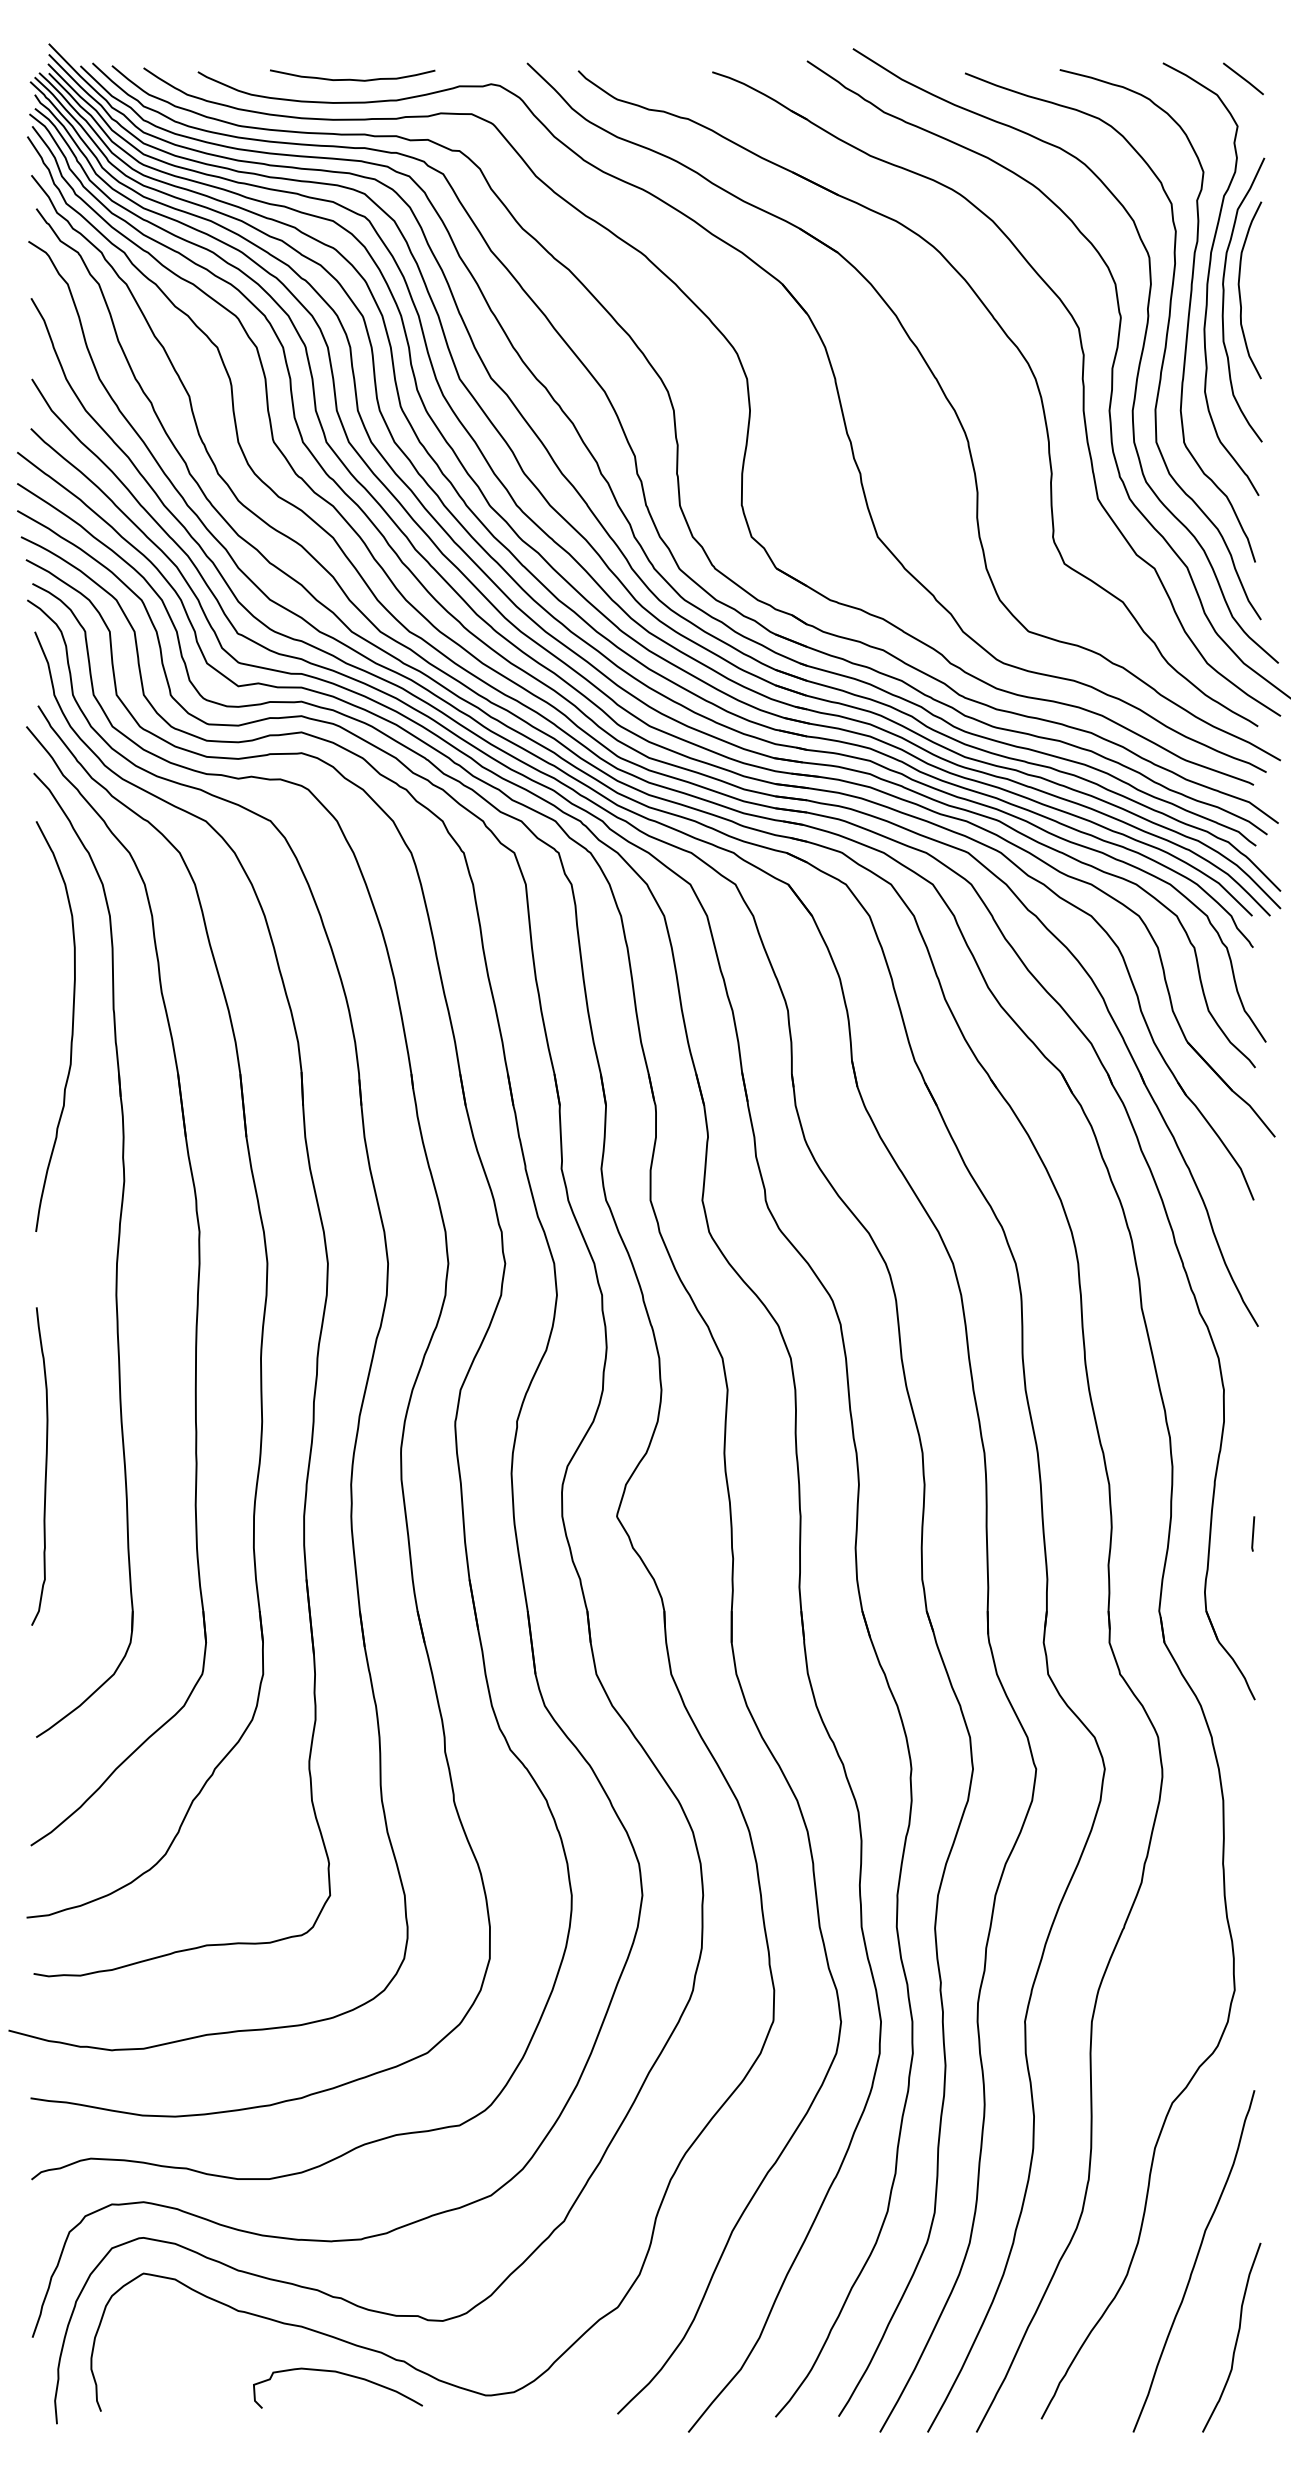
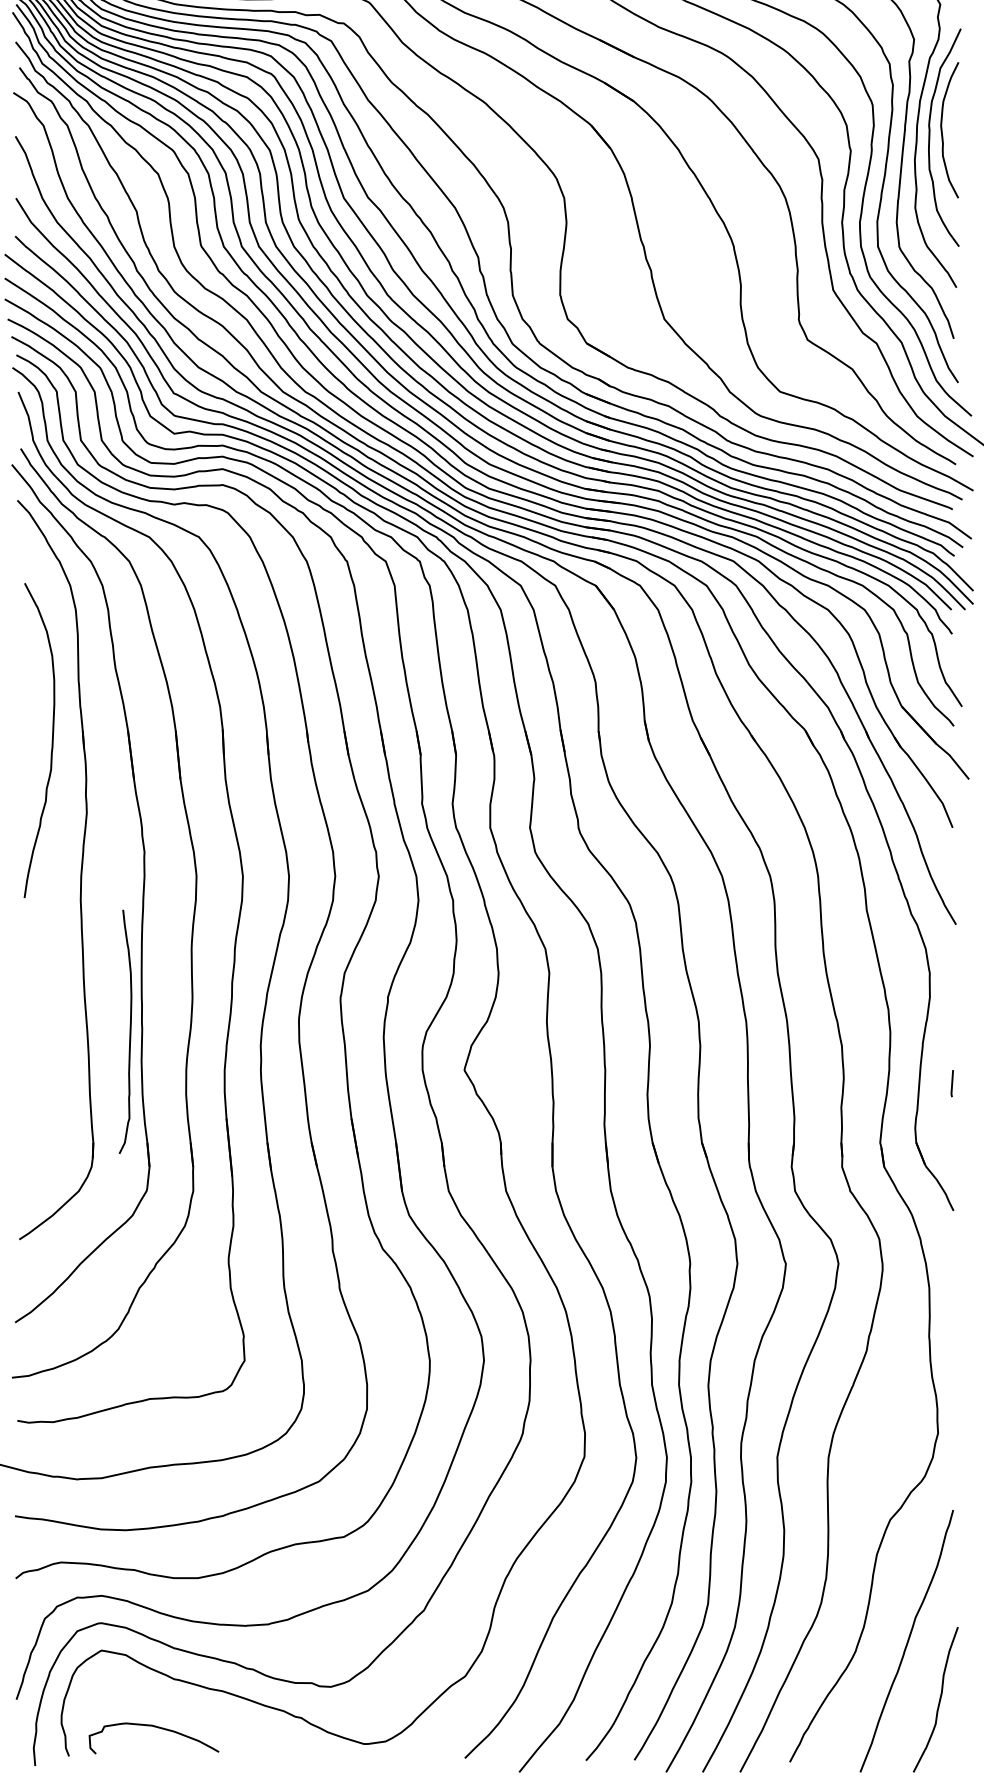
curve: (71, 1028) -> (51, 742), moved
curve: (45, 1466) -> (129, 1031), moved
curve: (341, 2374) -> (156, 1727), moved

